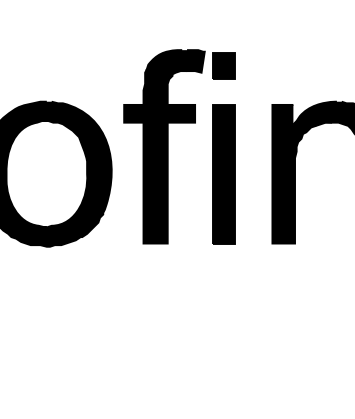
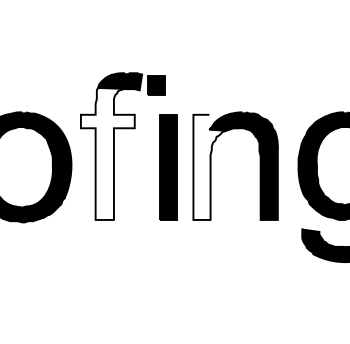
fill: (159, 155) -> (107, 153), removed
fill: (293, 173) -> (209, 166), removed
part: (223, 174) -> (168, 167), moved

